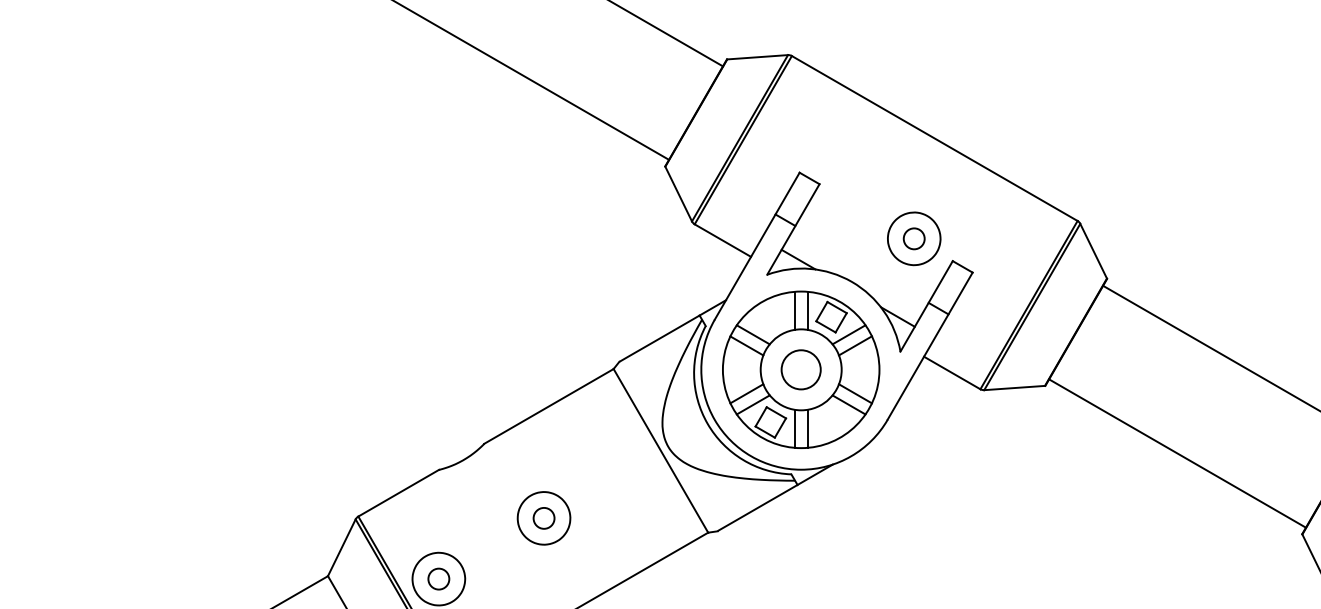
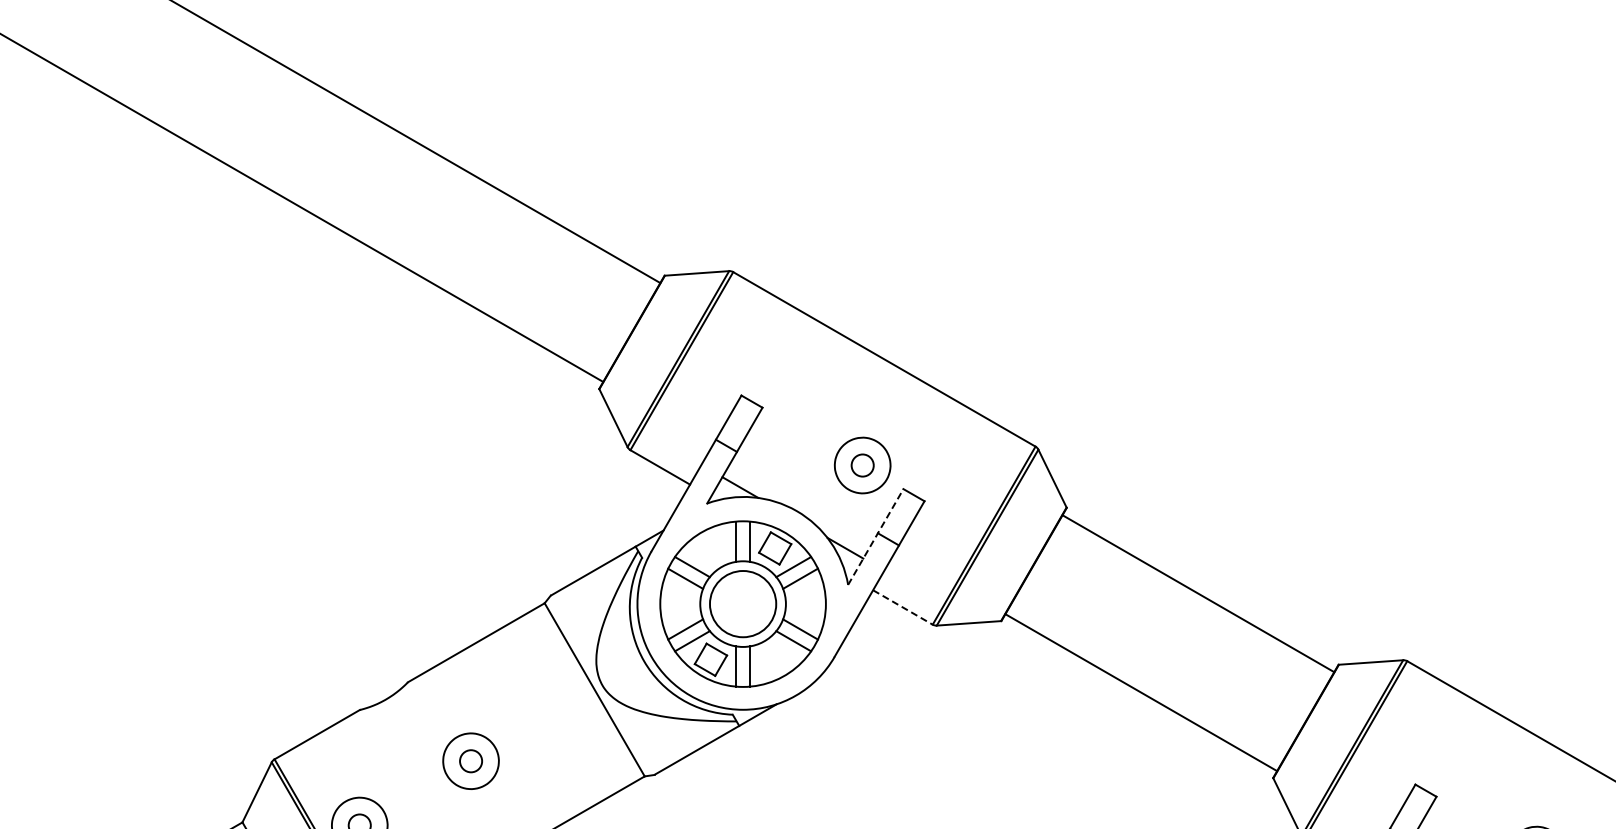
line: (927, 305) -> (876, 536), solid -> dashed
circle: (800, 369) -> (742, 603), size x1.6
line: (952, 373) -> (903, 607), solid -> dashed

